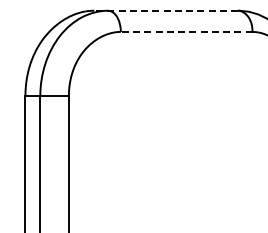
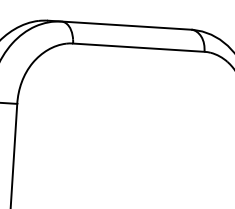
line: (166, 10) -> (119, 24), dashed -> solid
line: (186, 31) -> (138, 47), dashed -> solid

